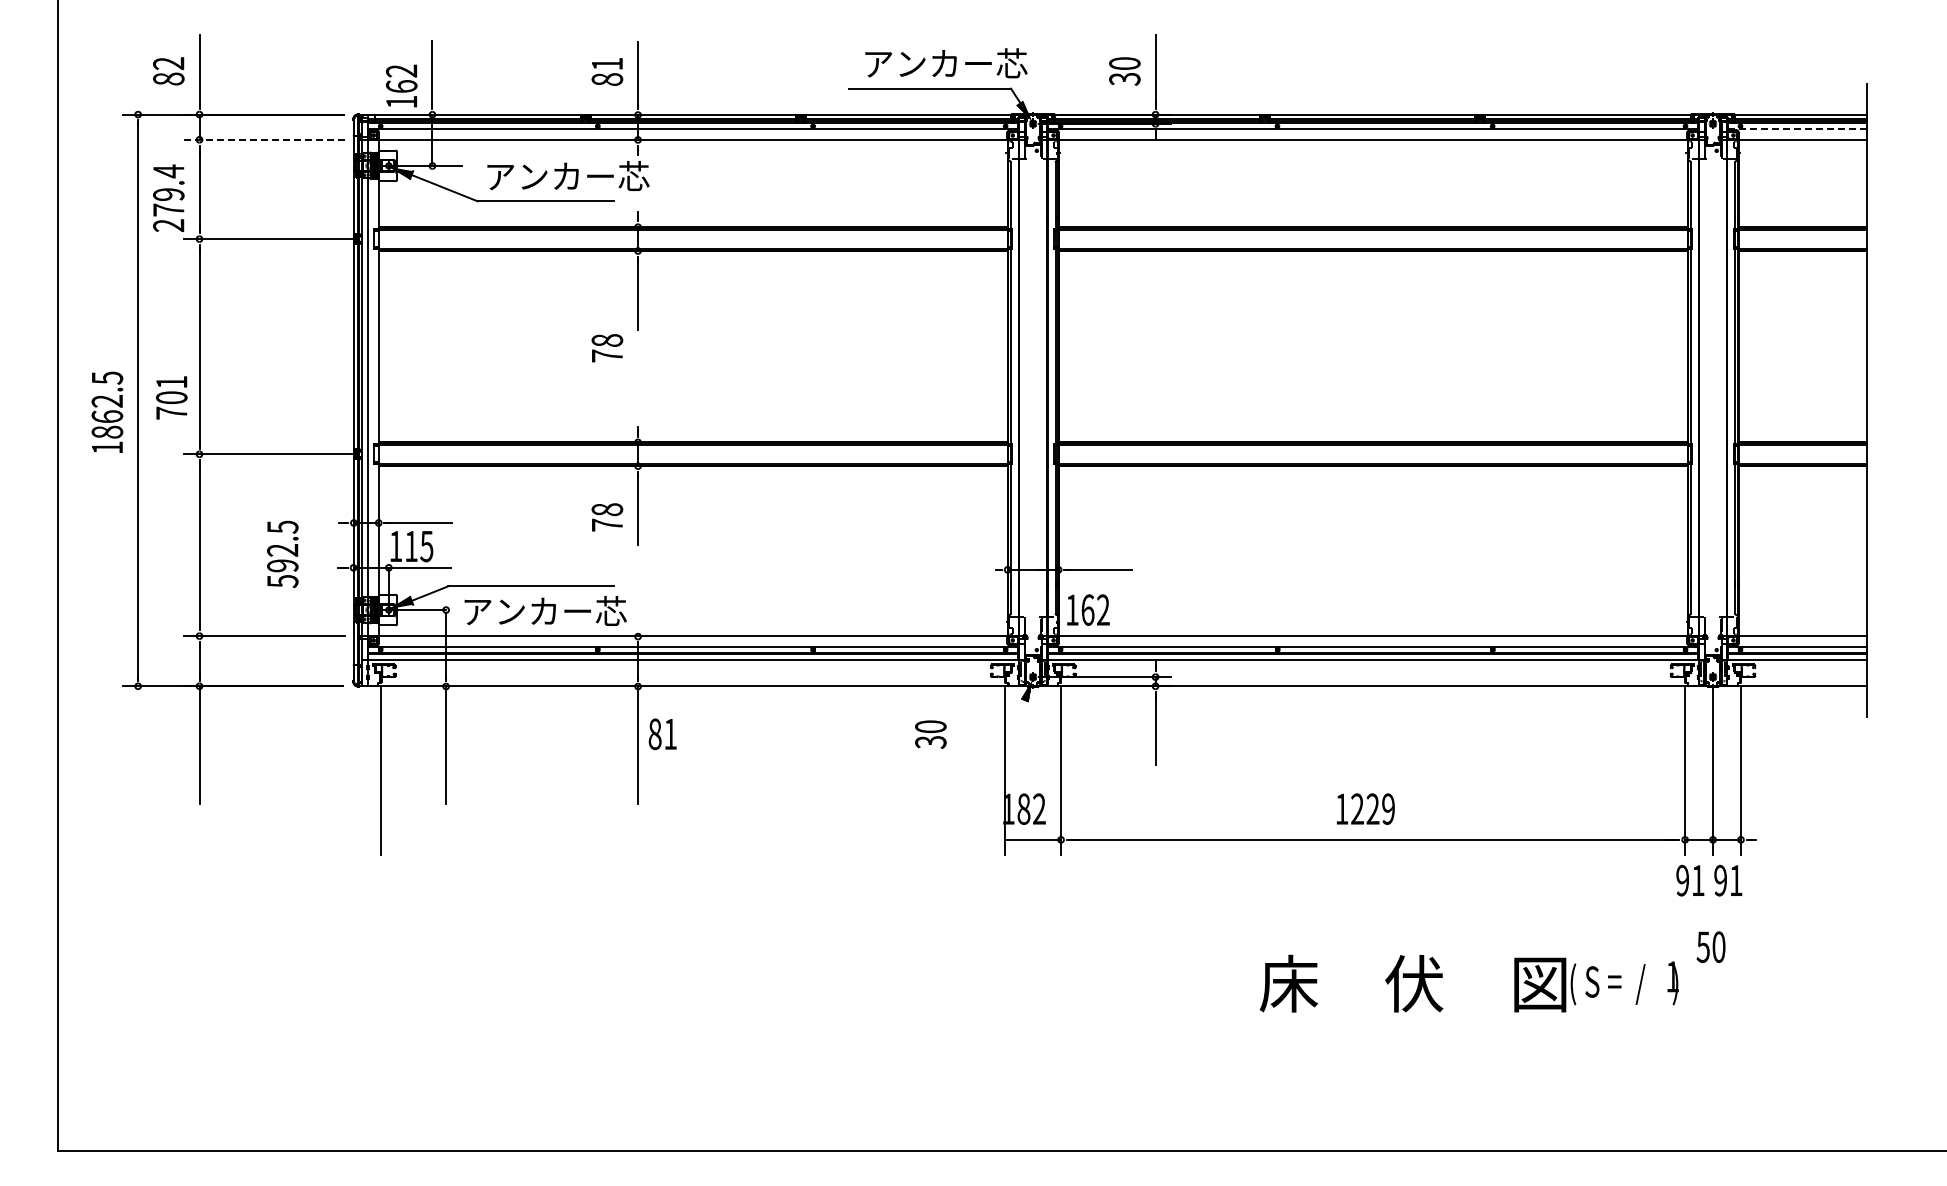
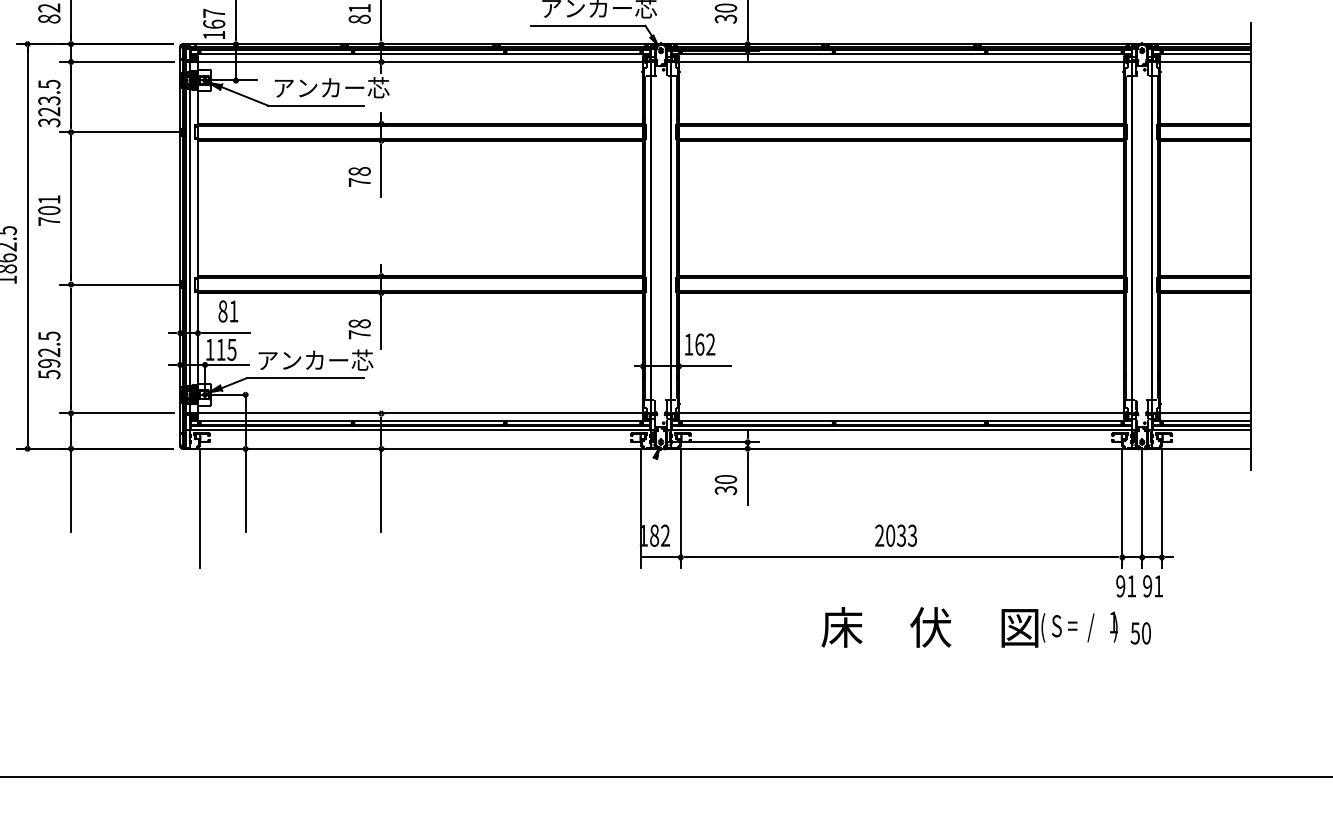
text: (401, 70) -> (214, 12), 162 -> 167
line: (1797, 129) -> (1201, 54), dashed -> solid
line: (263, 139) -> (116, 61), dashed -> solid
text: (168, 198) -> (49, 103), 279.4 -> 323.5
text: (607, 348) -> (359, 177), moved
text: (171, 397) -> (49, 210), moved
text: (282, 554) -> (49, 355), moved
text: (1088, 609) -> (700, 344), moved
text: (545, 610) -> (315, 359), moved
text: (662, 734) -> (228, 311), moved
text: (930, 734) -> (725, 485), moved
text: (1364, 808) -> (895, 535), 1229 -> 2033
text: (1468, 983) -> (969, 627), moved

